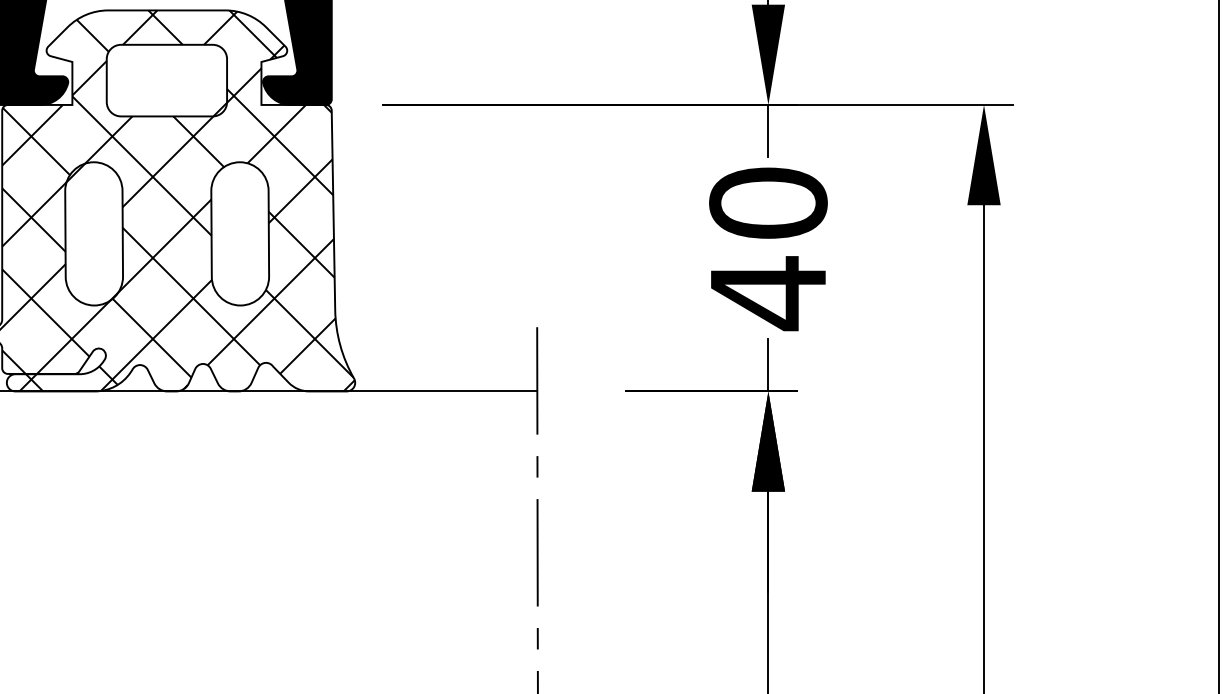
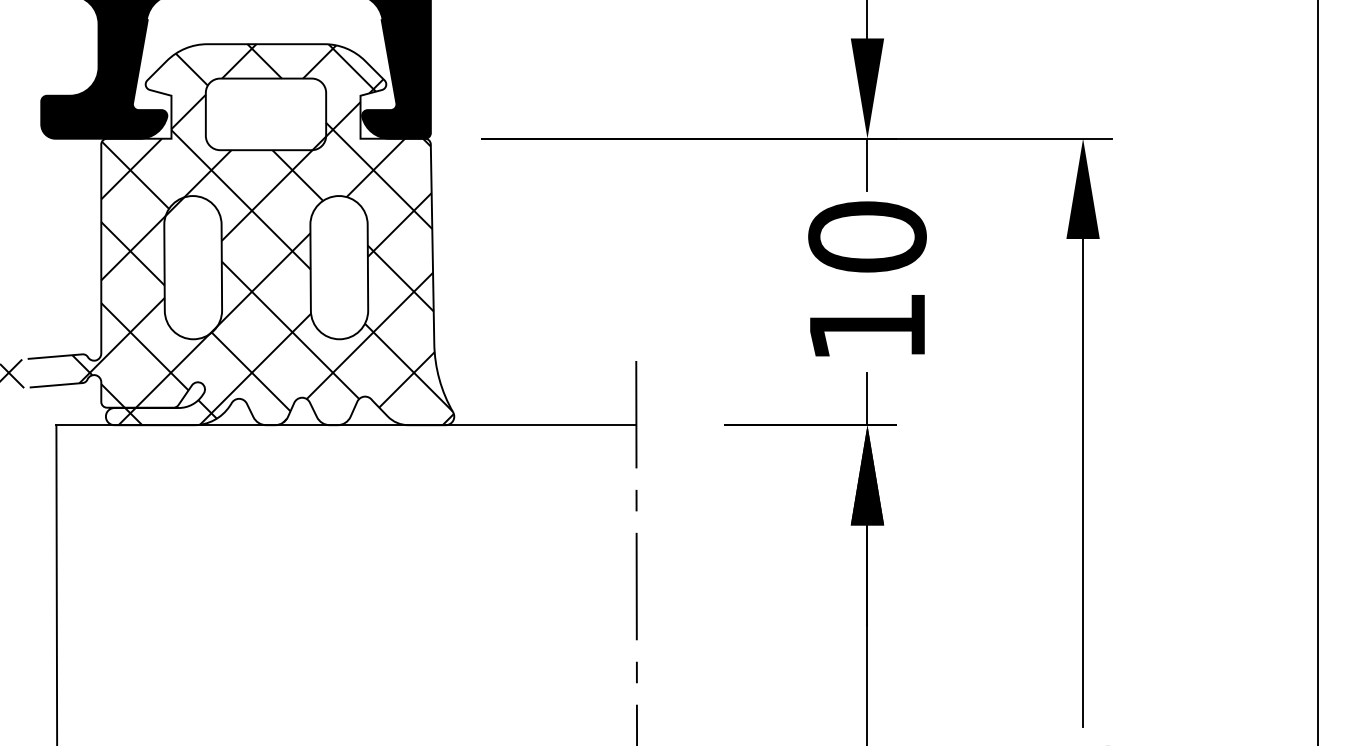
text: (768, 292) -> (867, 326), 40 -> 10

